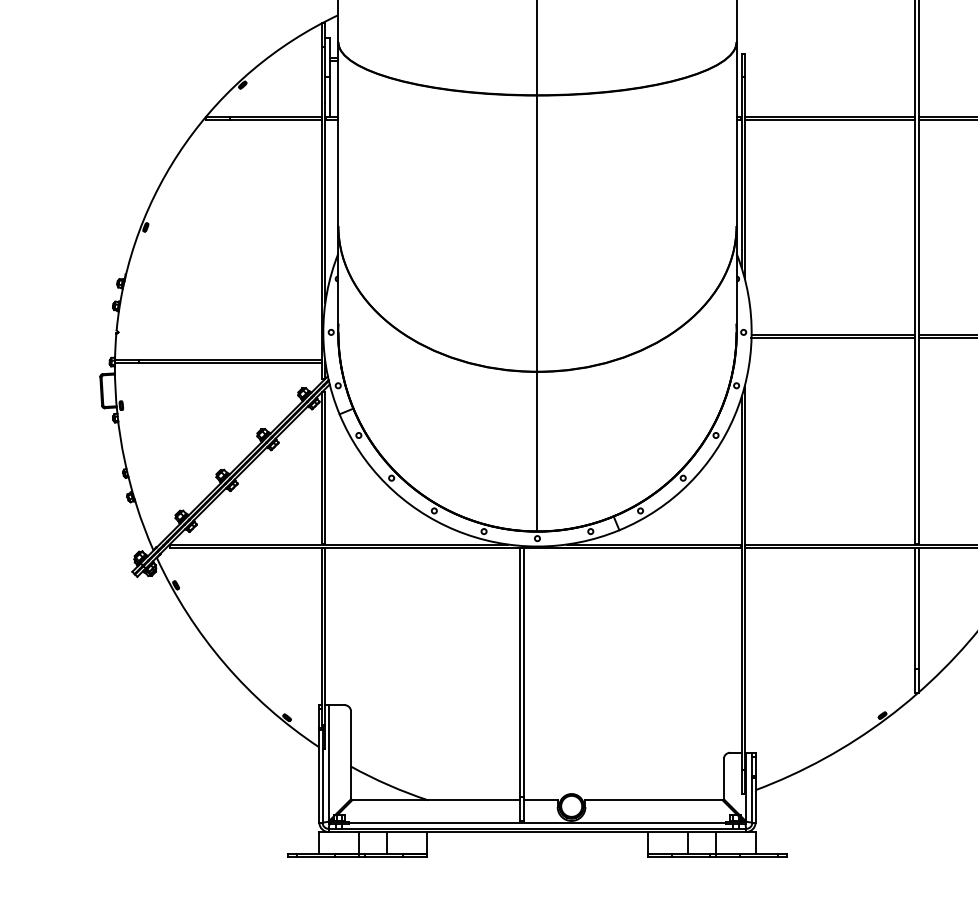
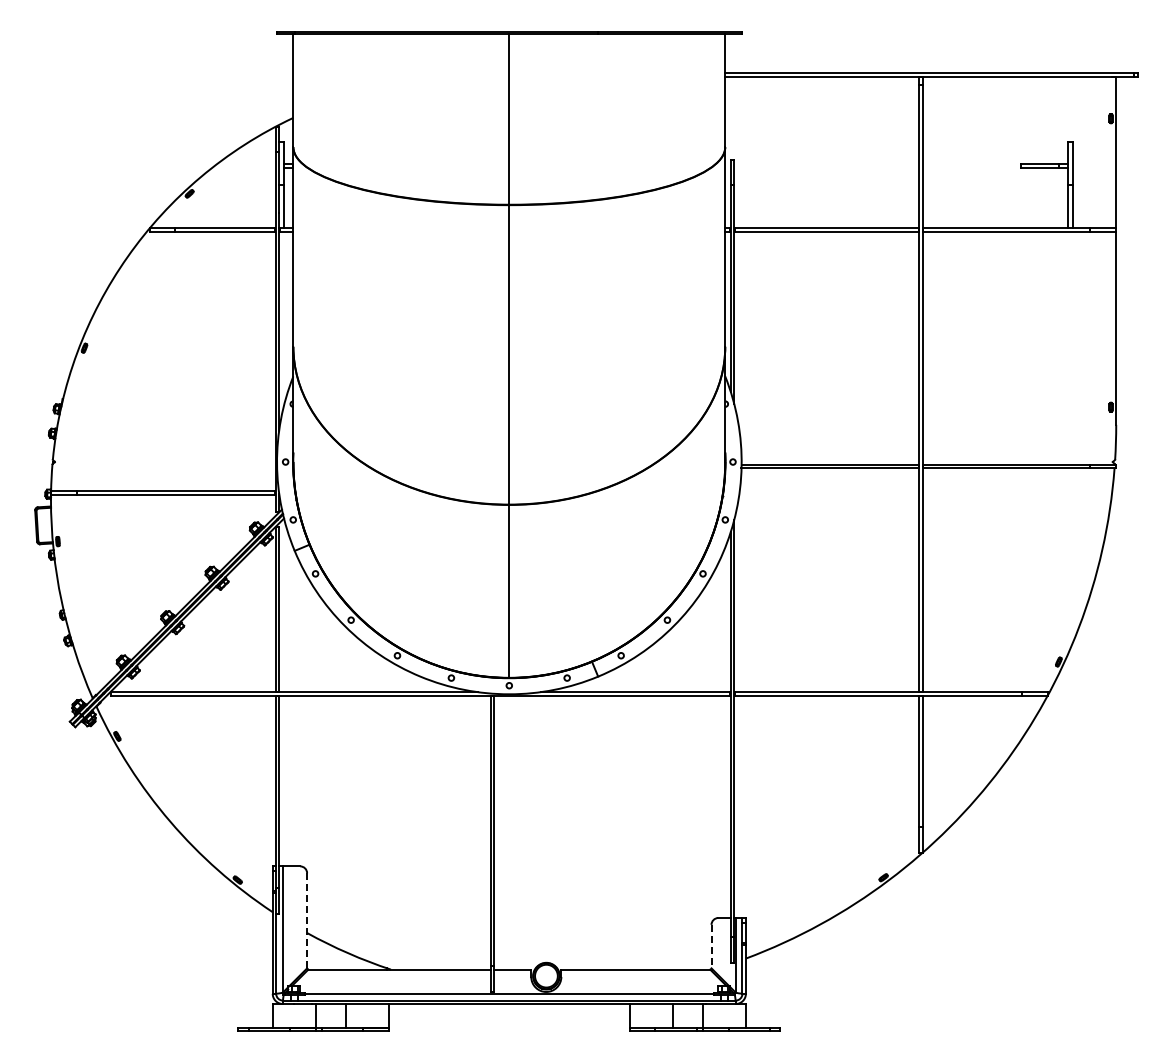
line: (351, 755) -> (307, 920), solid -> dashed
line: (723, 779) -> (711, 946), solid -> dashed

